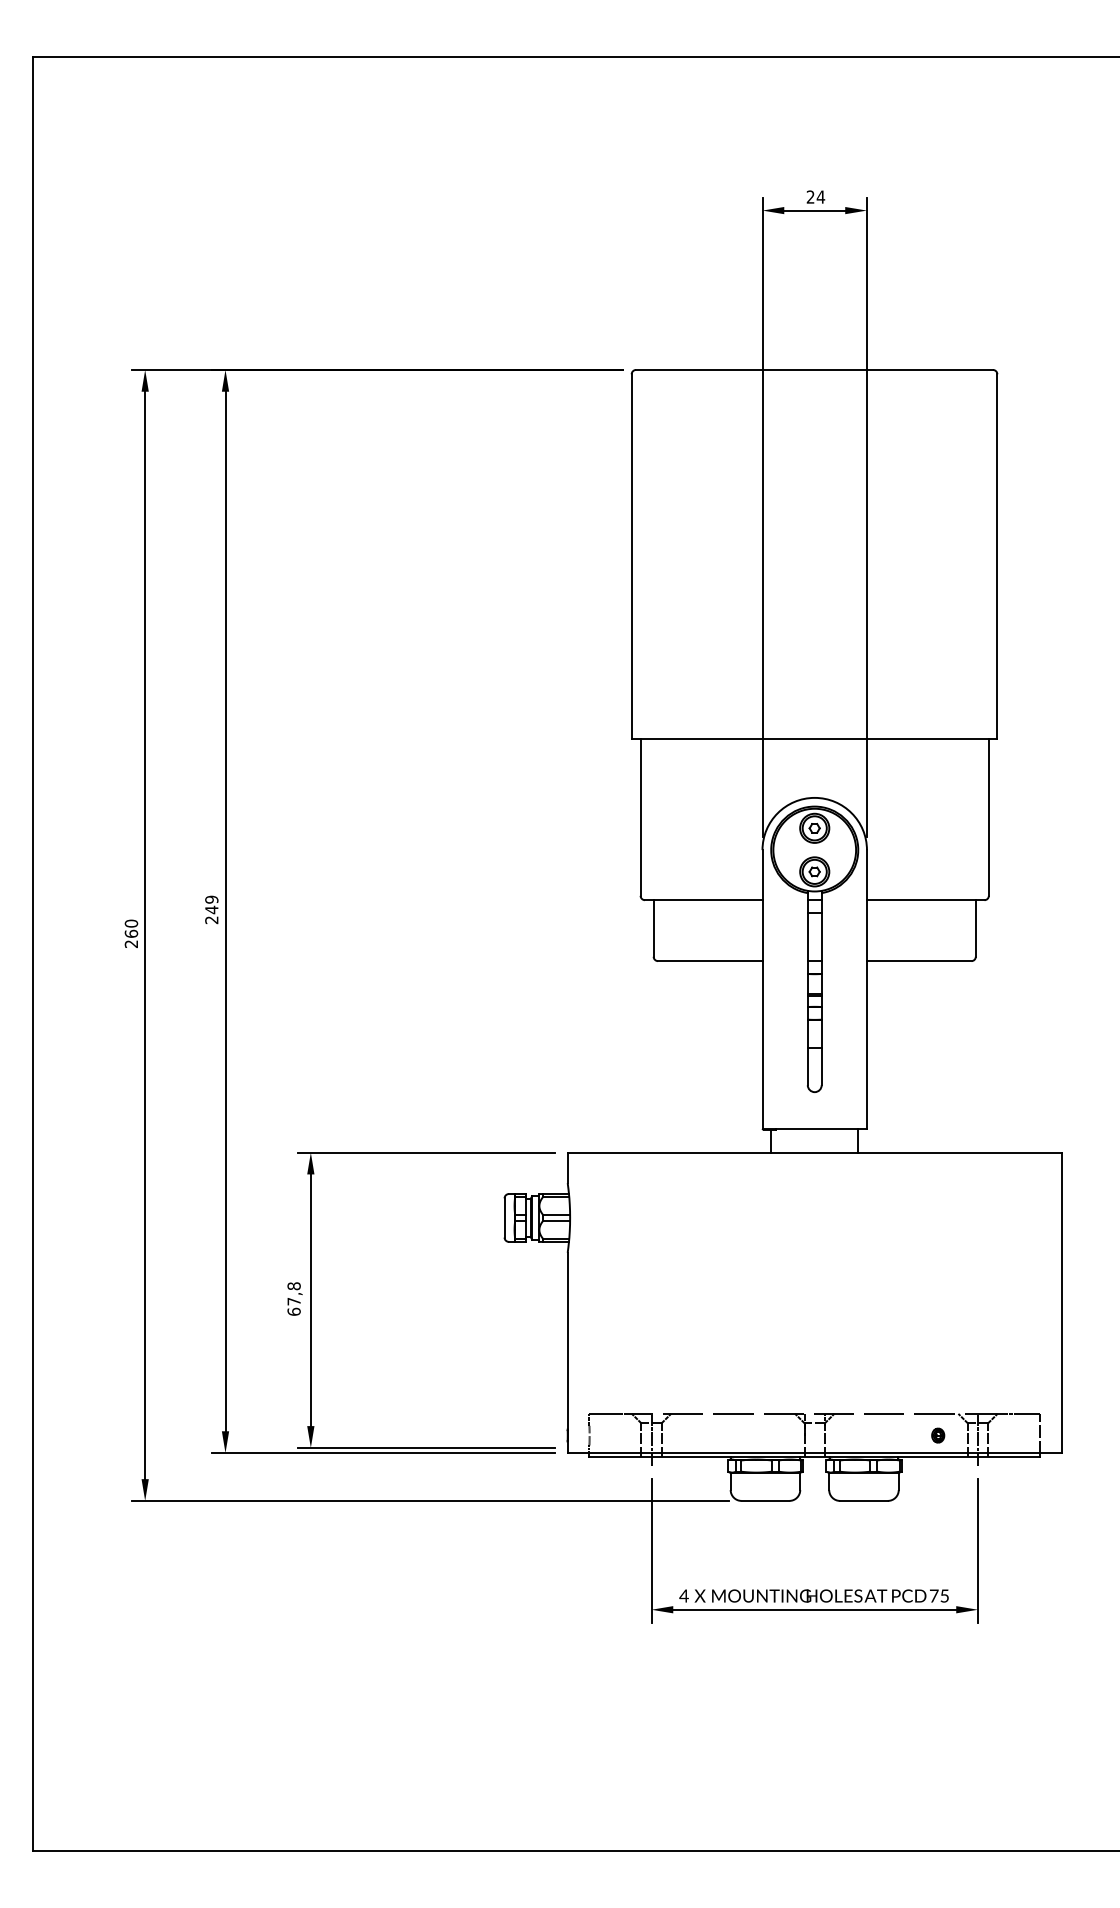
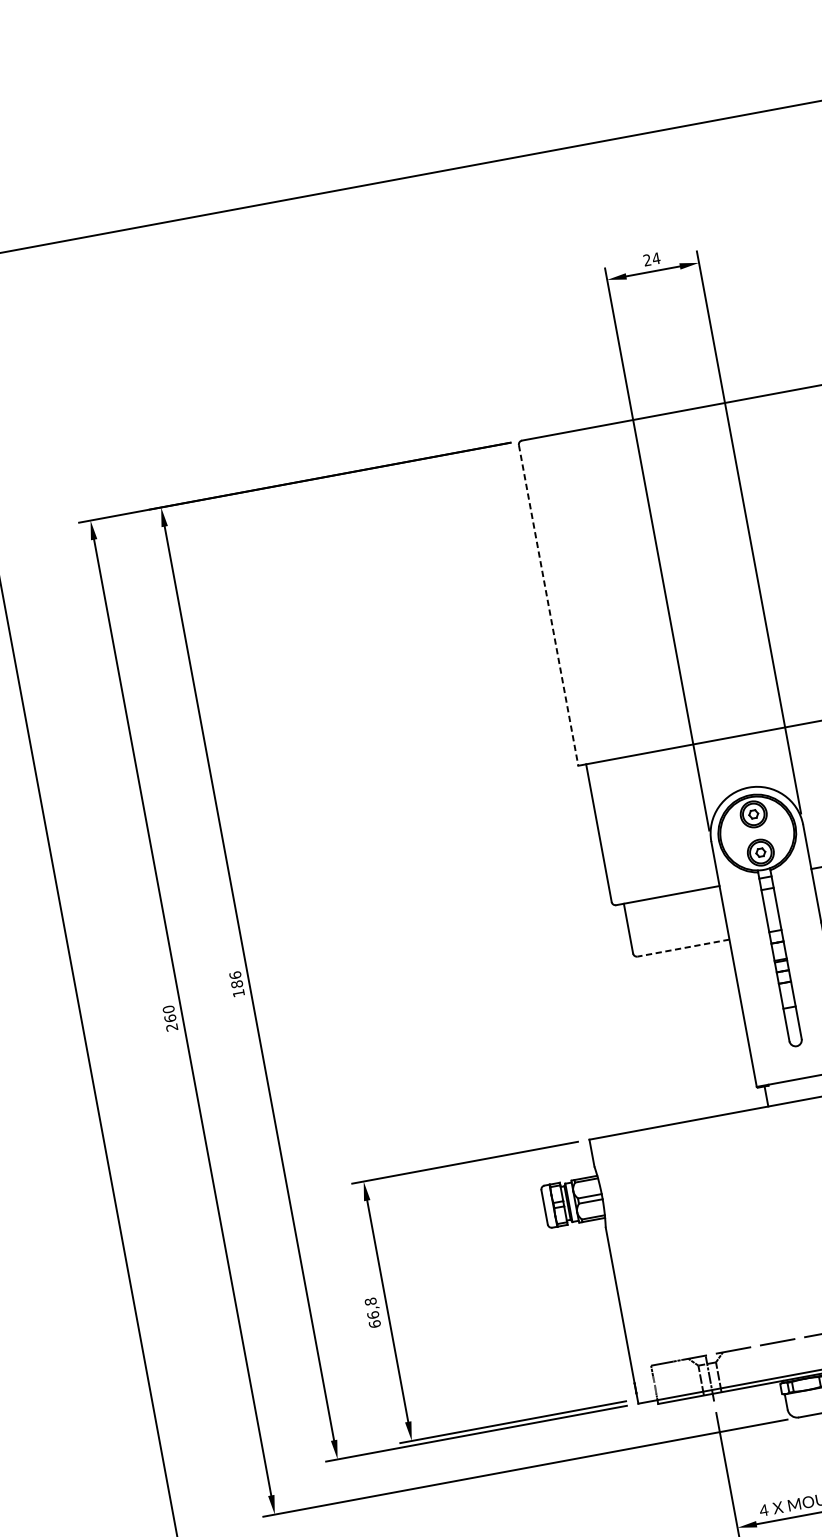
line: (631, 557) -> (548, 606), solid -> dashed
text: (211, 909) -> (236, 983), 249 -> 186
line: (709, 961) -> (682, 948), solid -> dashed
text: (293, 1301) -> (372, 1315), 67,8 -> 66,8

